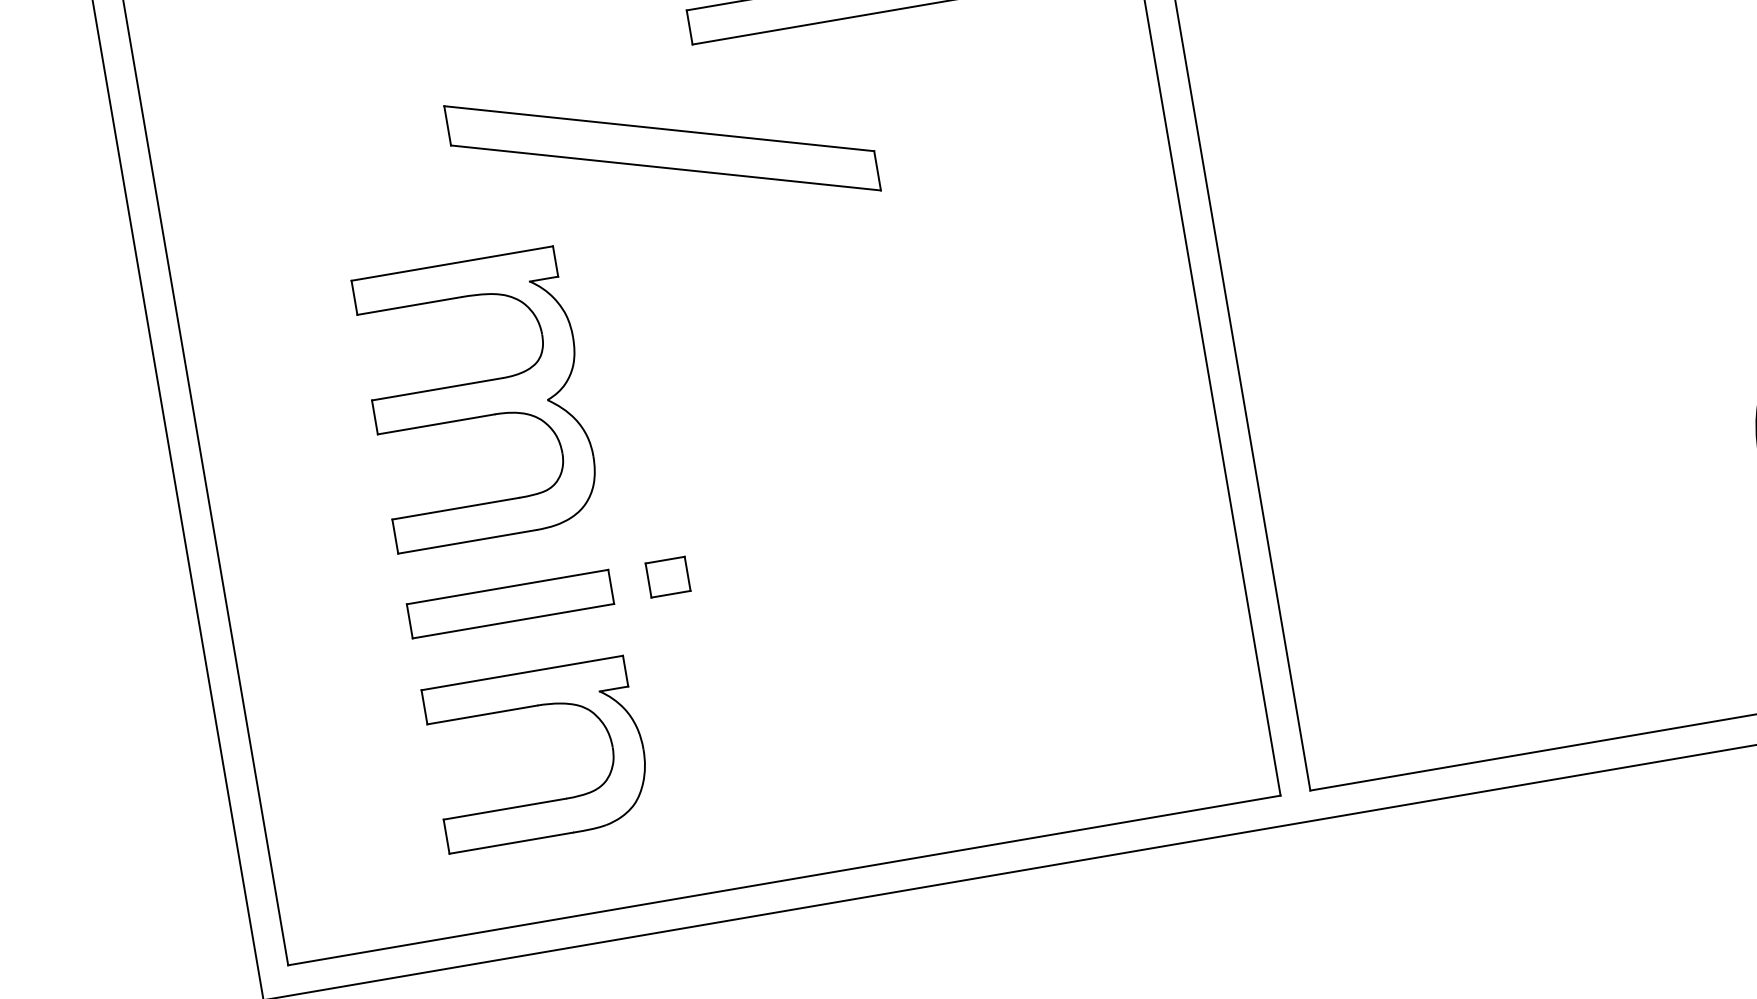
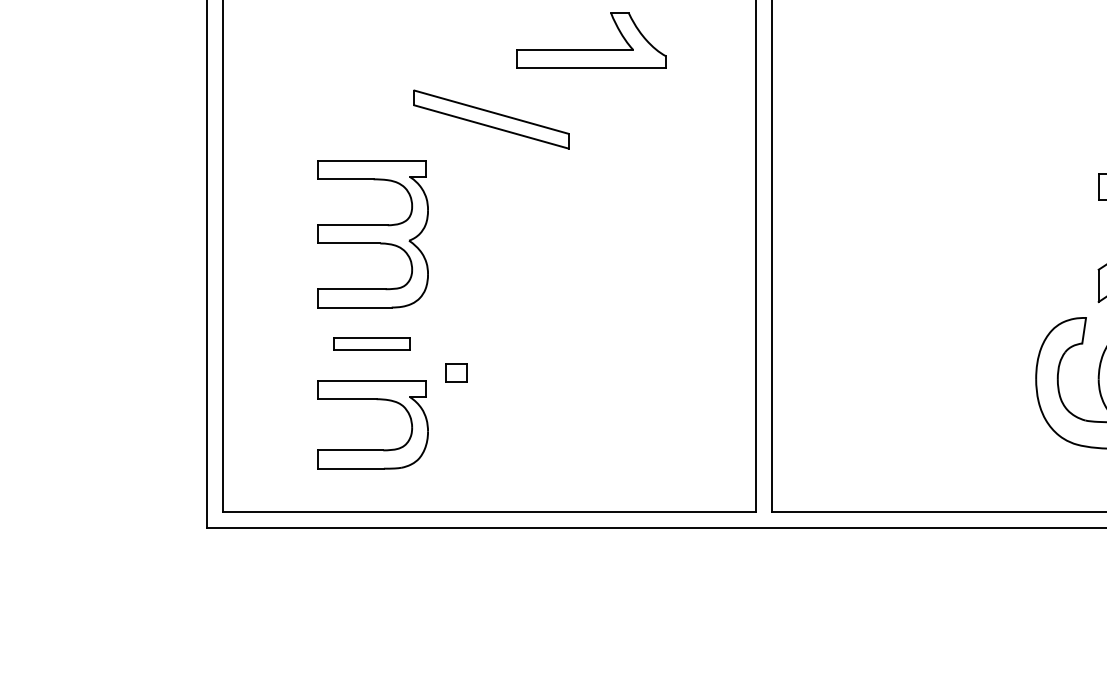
part: (662, 148) -> (491, 119), size x0.7
part: (668, 576) -> (456, 372), moved
part: (510, 603) -> (371, 343), size x0.7

